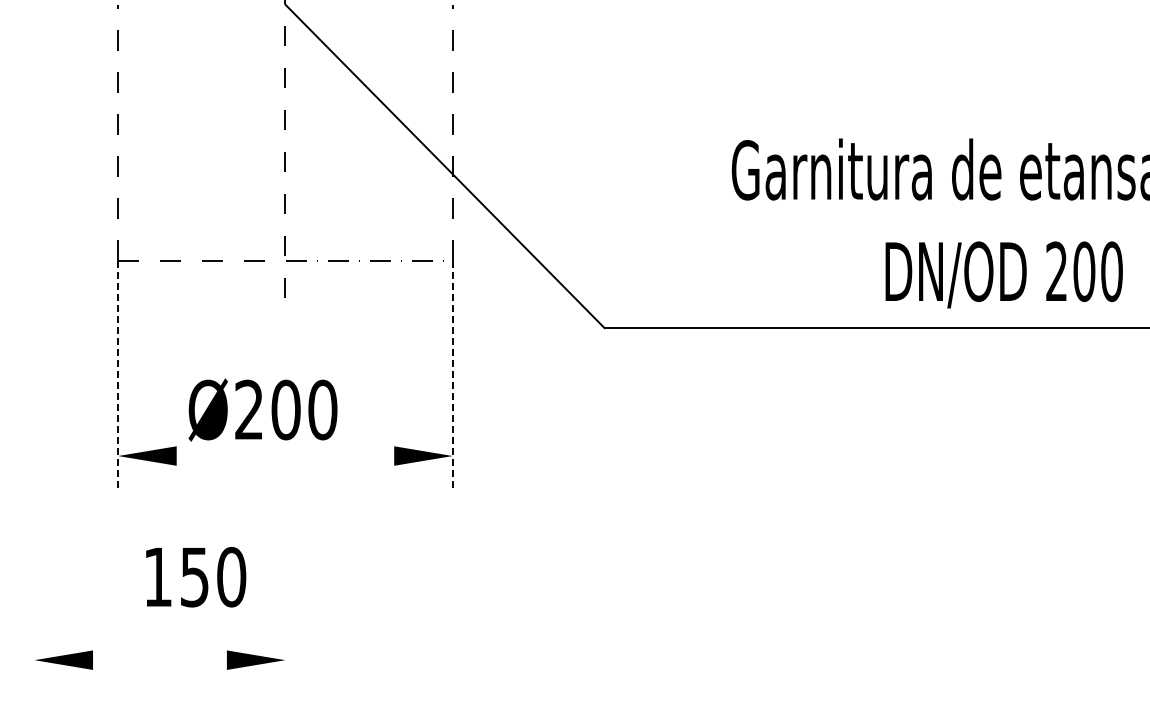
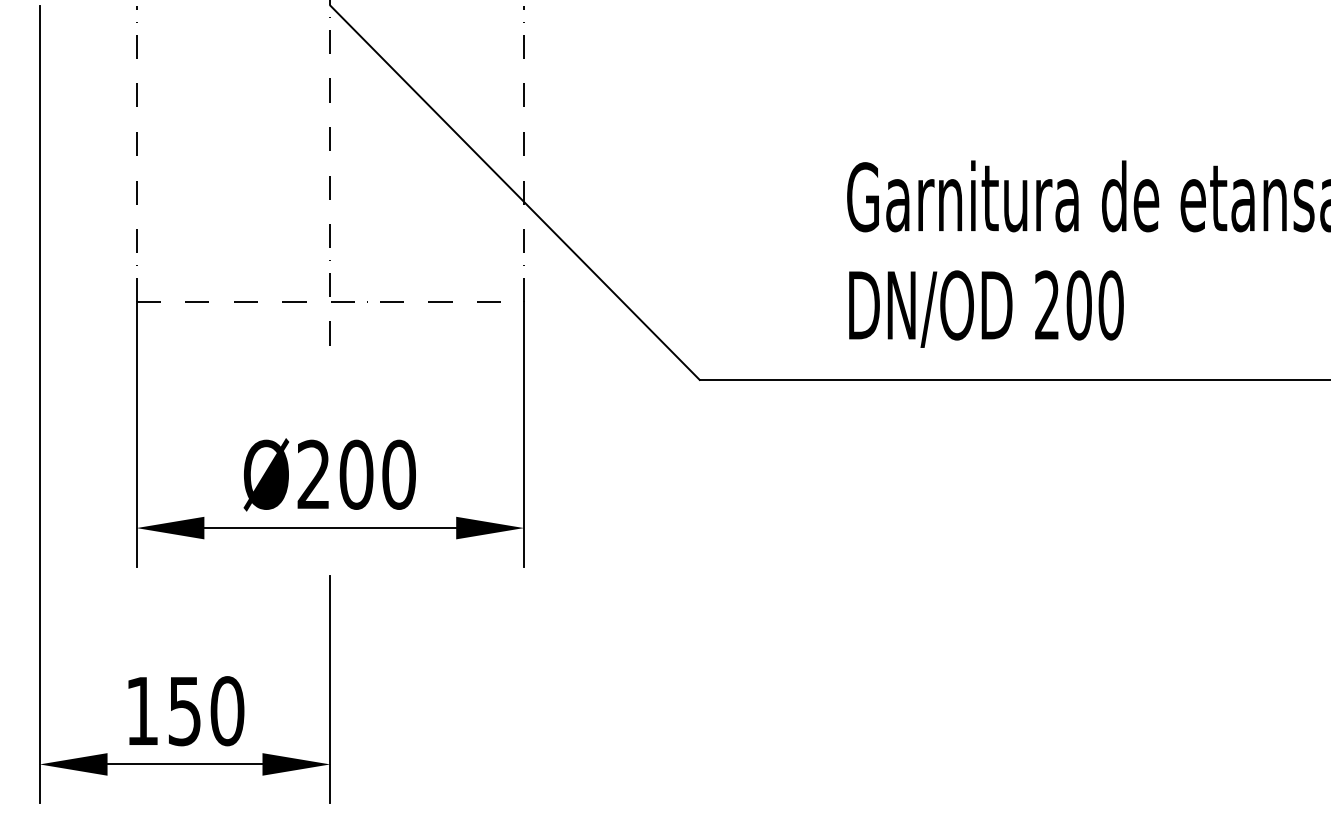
text: (1003, 274) -> (985, 308), moved
line: (34, 348) -> (39, 403), added
line: (118, 375) -> (137, 434), dashed -> solid
line: (452, 375) -> (523, 434), dashed -> solid
text: (262, 409) -> (329, 474), moved
line: (285, 456) -> (330, 528), added
text: (196, 576) -> (186, 710), moved
line: (285, 595) -> (330, 689), added
line: (159, 660) -> (184, 764), added

